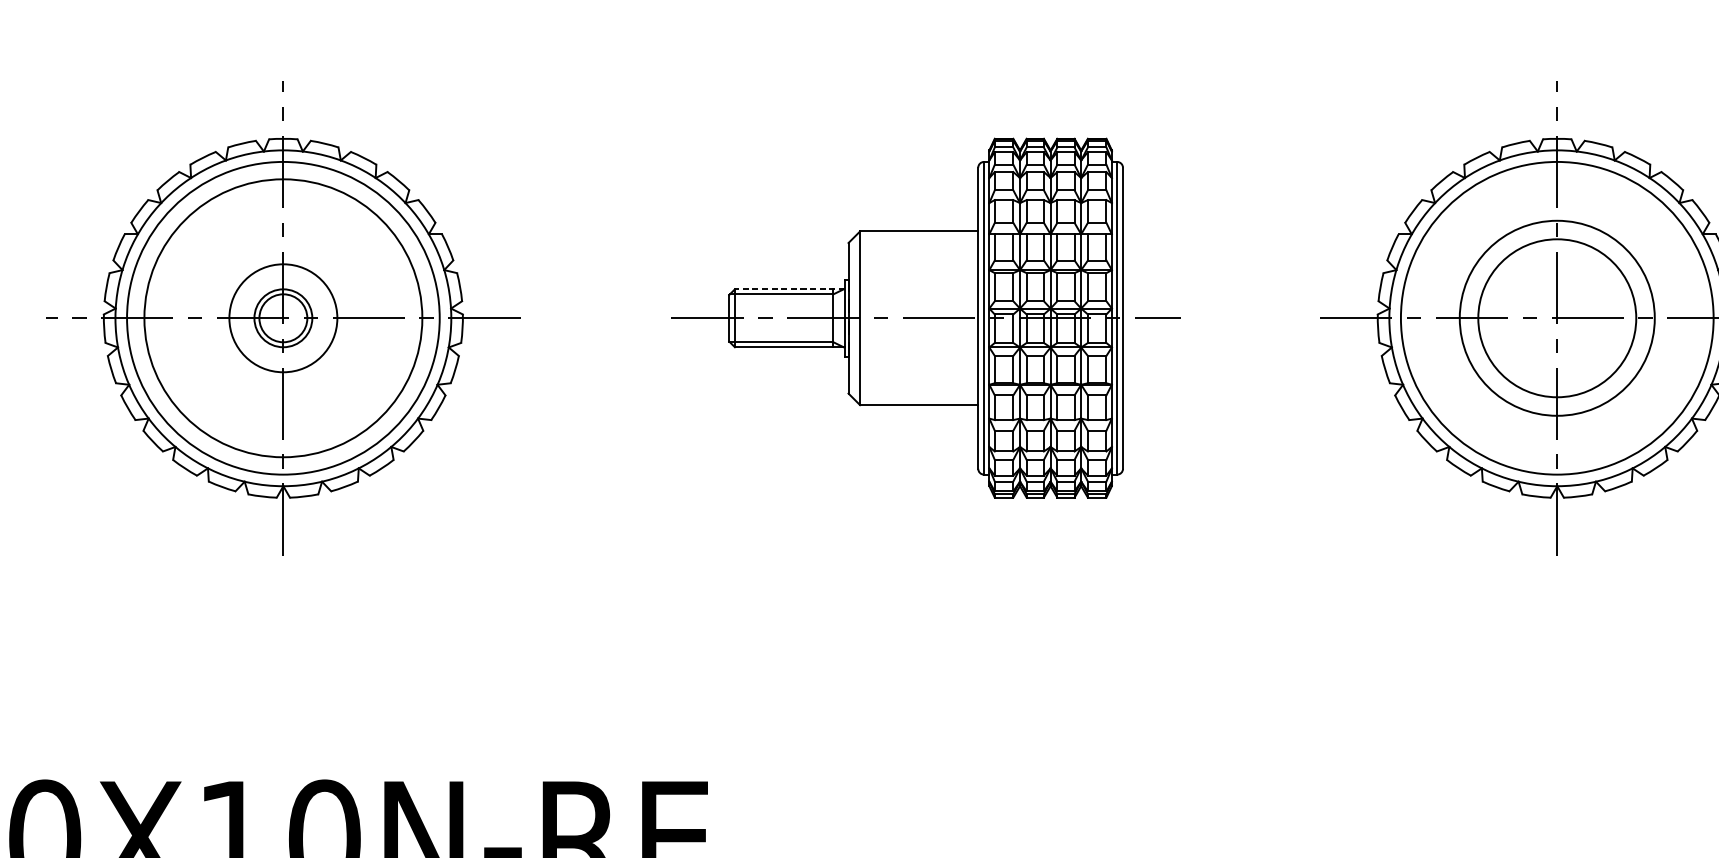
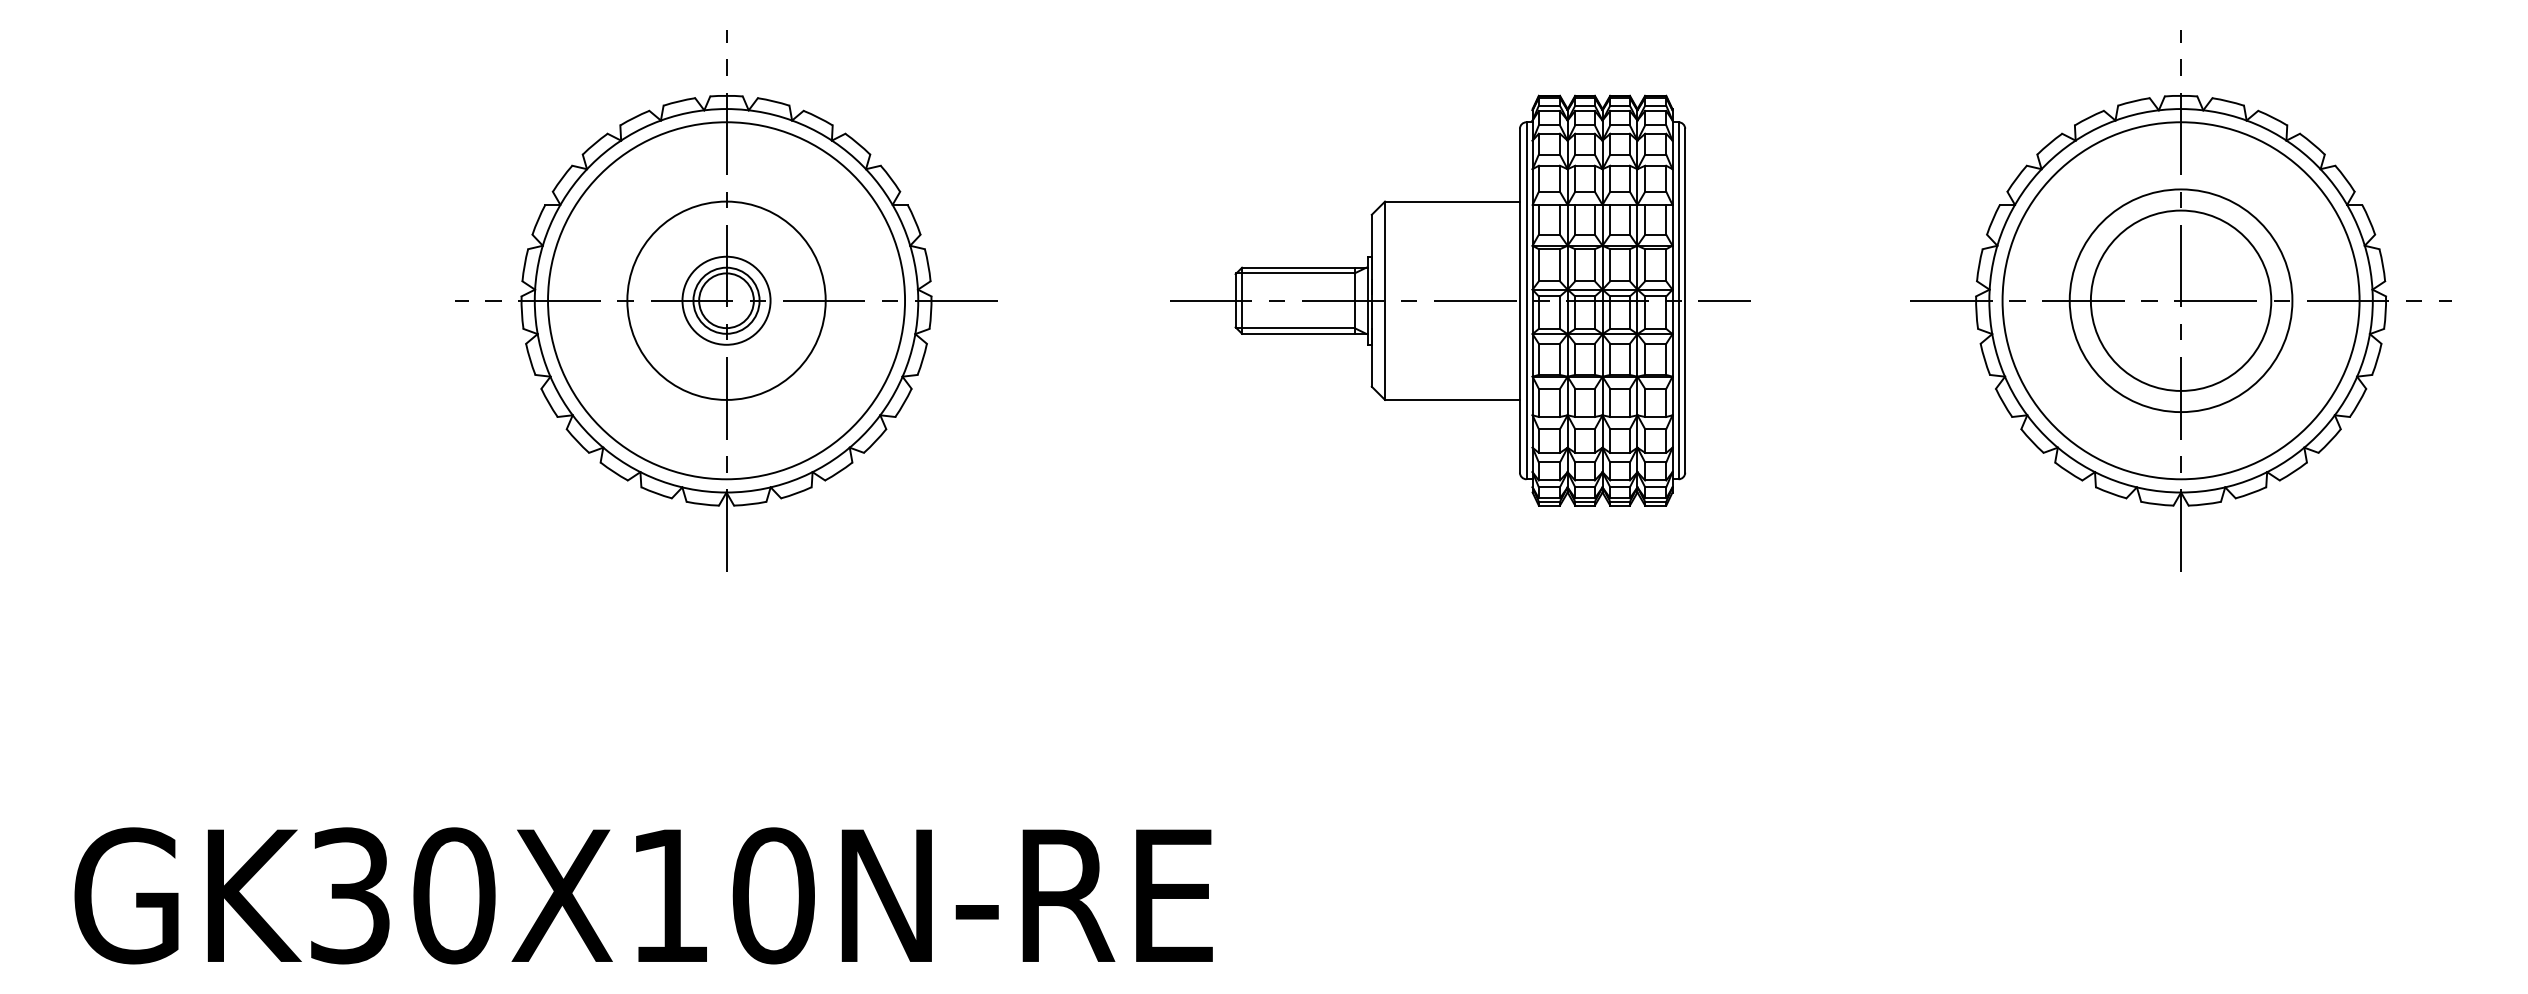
line: (789, 289) -> (1304, 267), dashed -> solid
circle: (283, 318) -> (726, 300), size x0.62
circle: (283, 318) -> (726, 300), size x0.71

